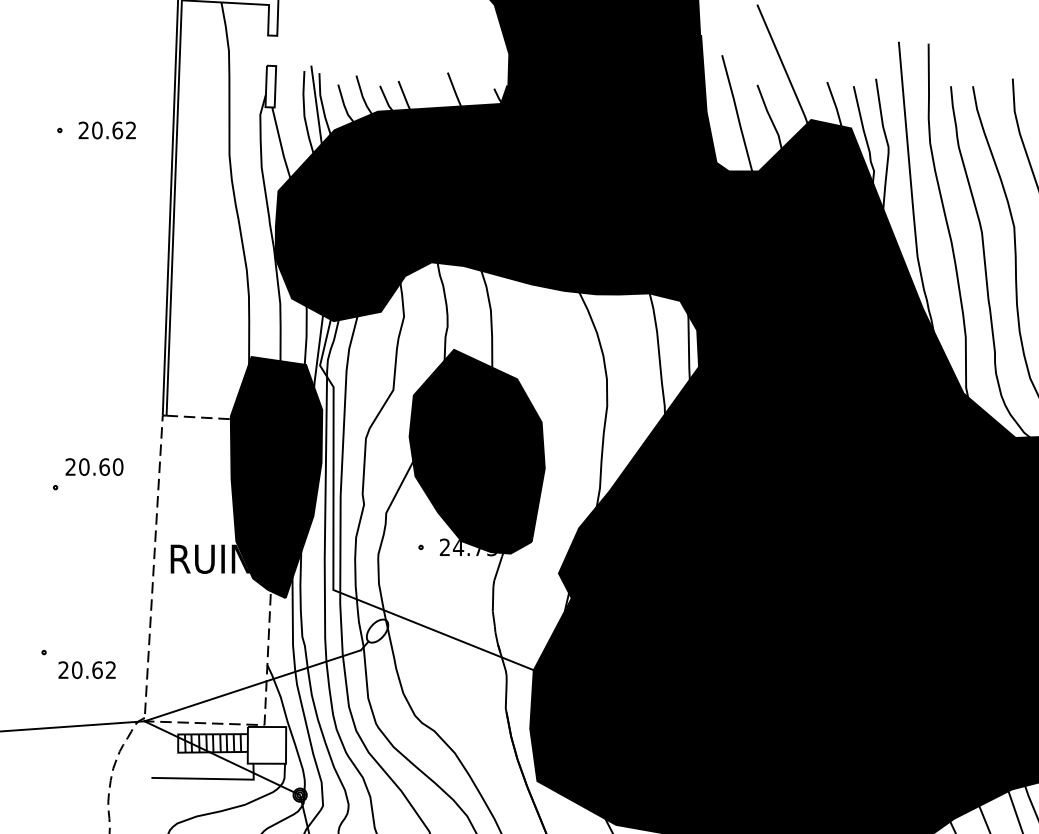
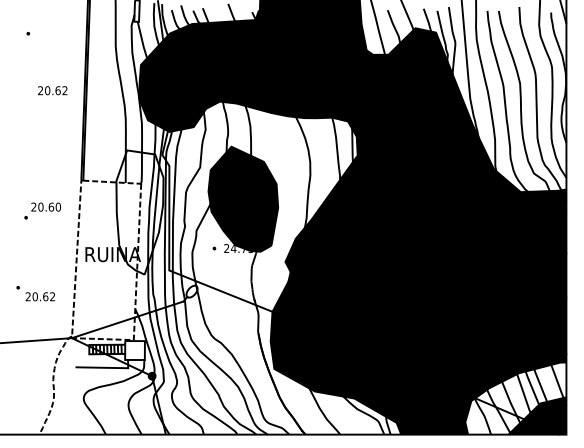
text: (106, 130) -> (52, 90), moved
fill: (275, 477) -> (139, 212), removed
part: (77, 663) -> (35, 293), moved

